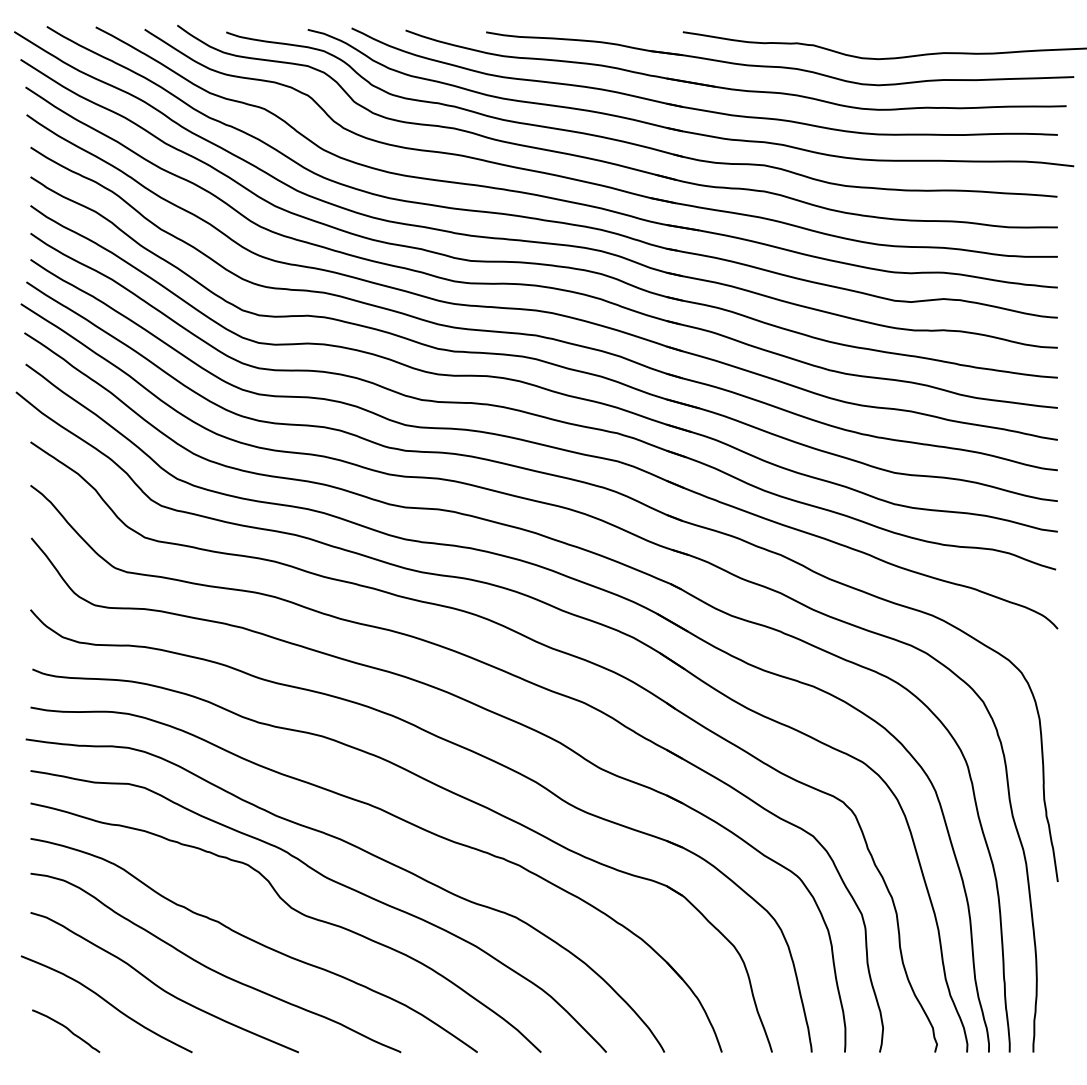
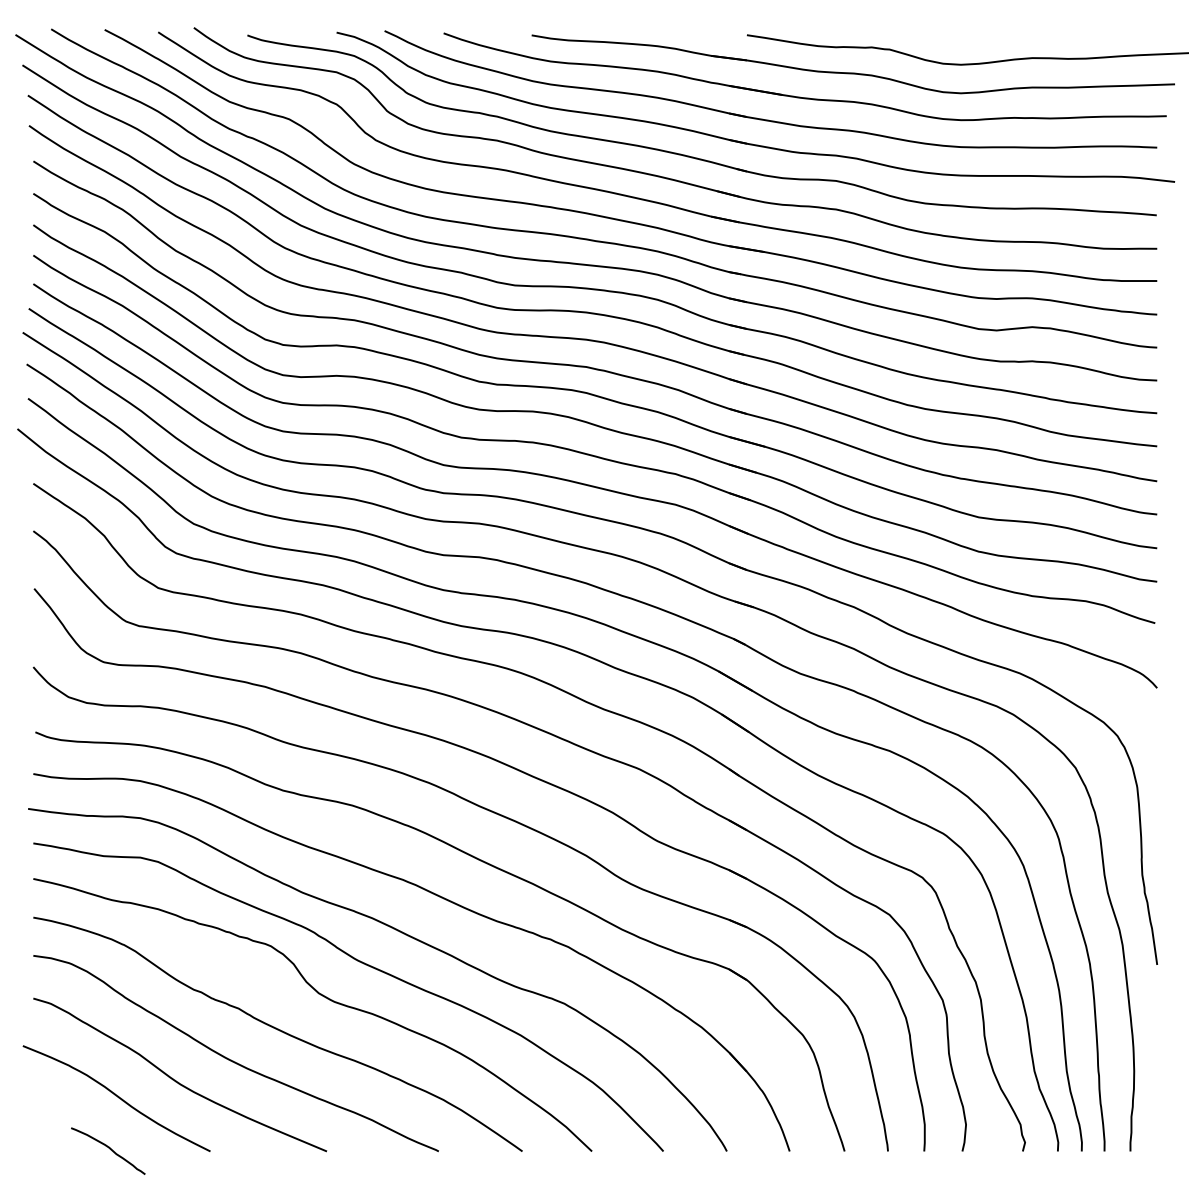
curve: (67, 1029) -> (109, 1149), moved

